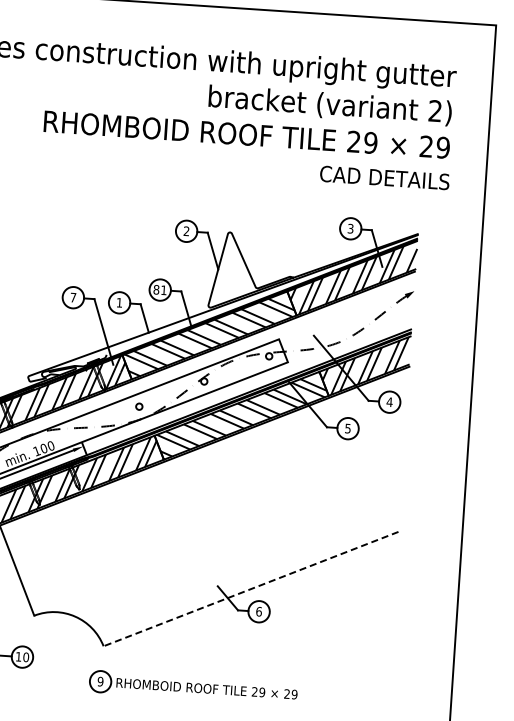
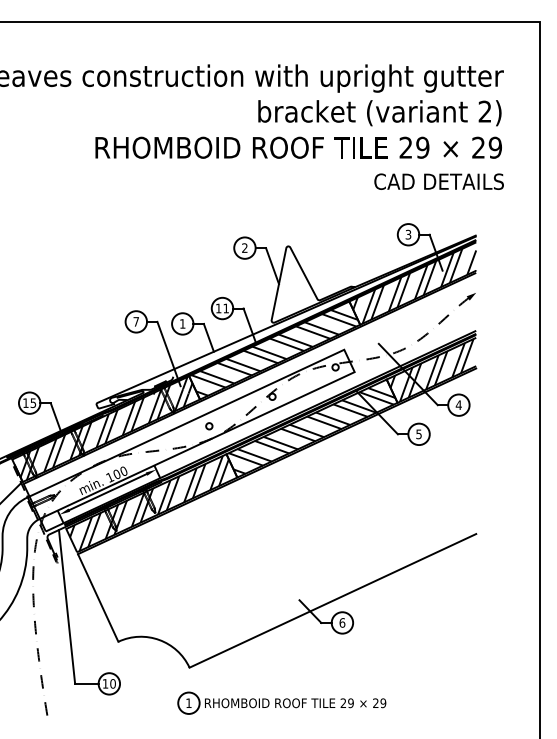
text: (156, 289) -> (218, 308), 81 -> 11
line: (250, 589) -> (332, 601), dashed -> solid
text: (100, 681) -> (188, 703), 9 -> 1

